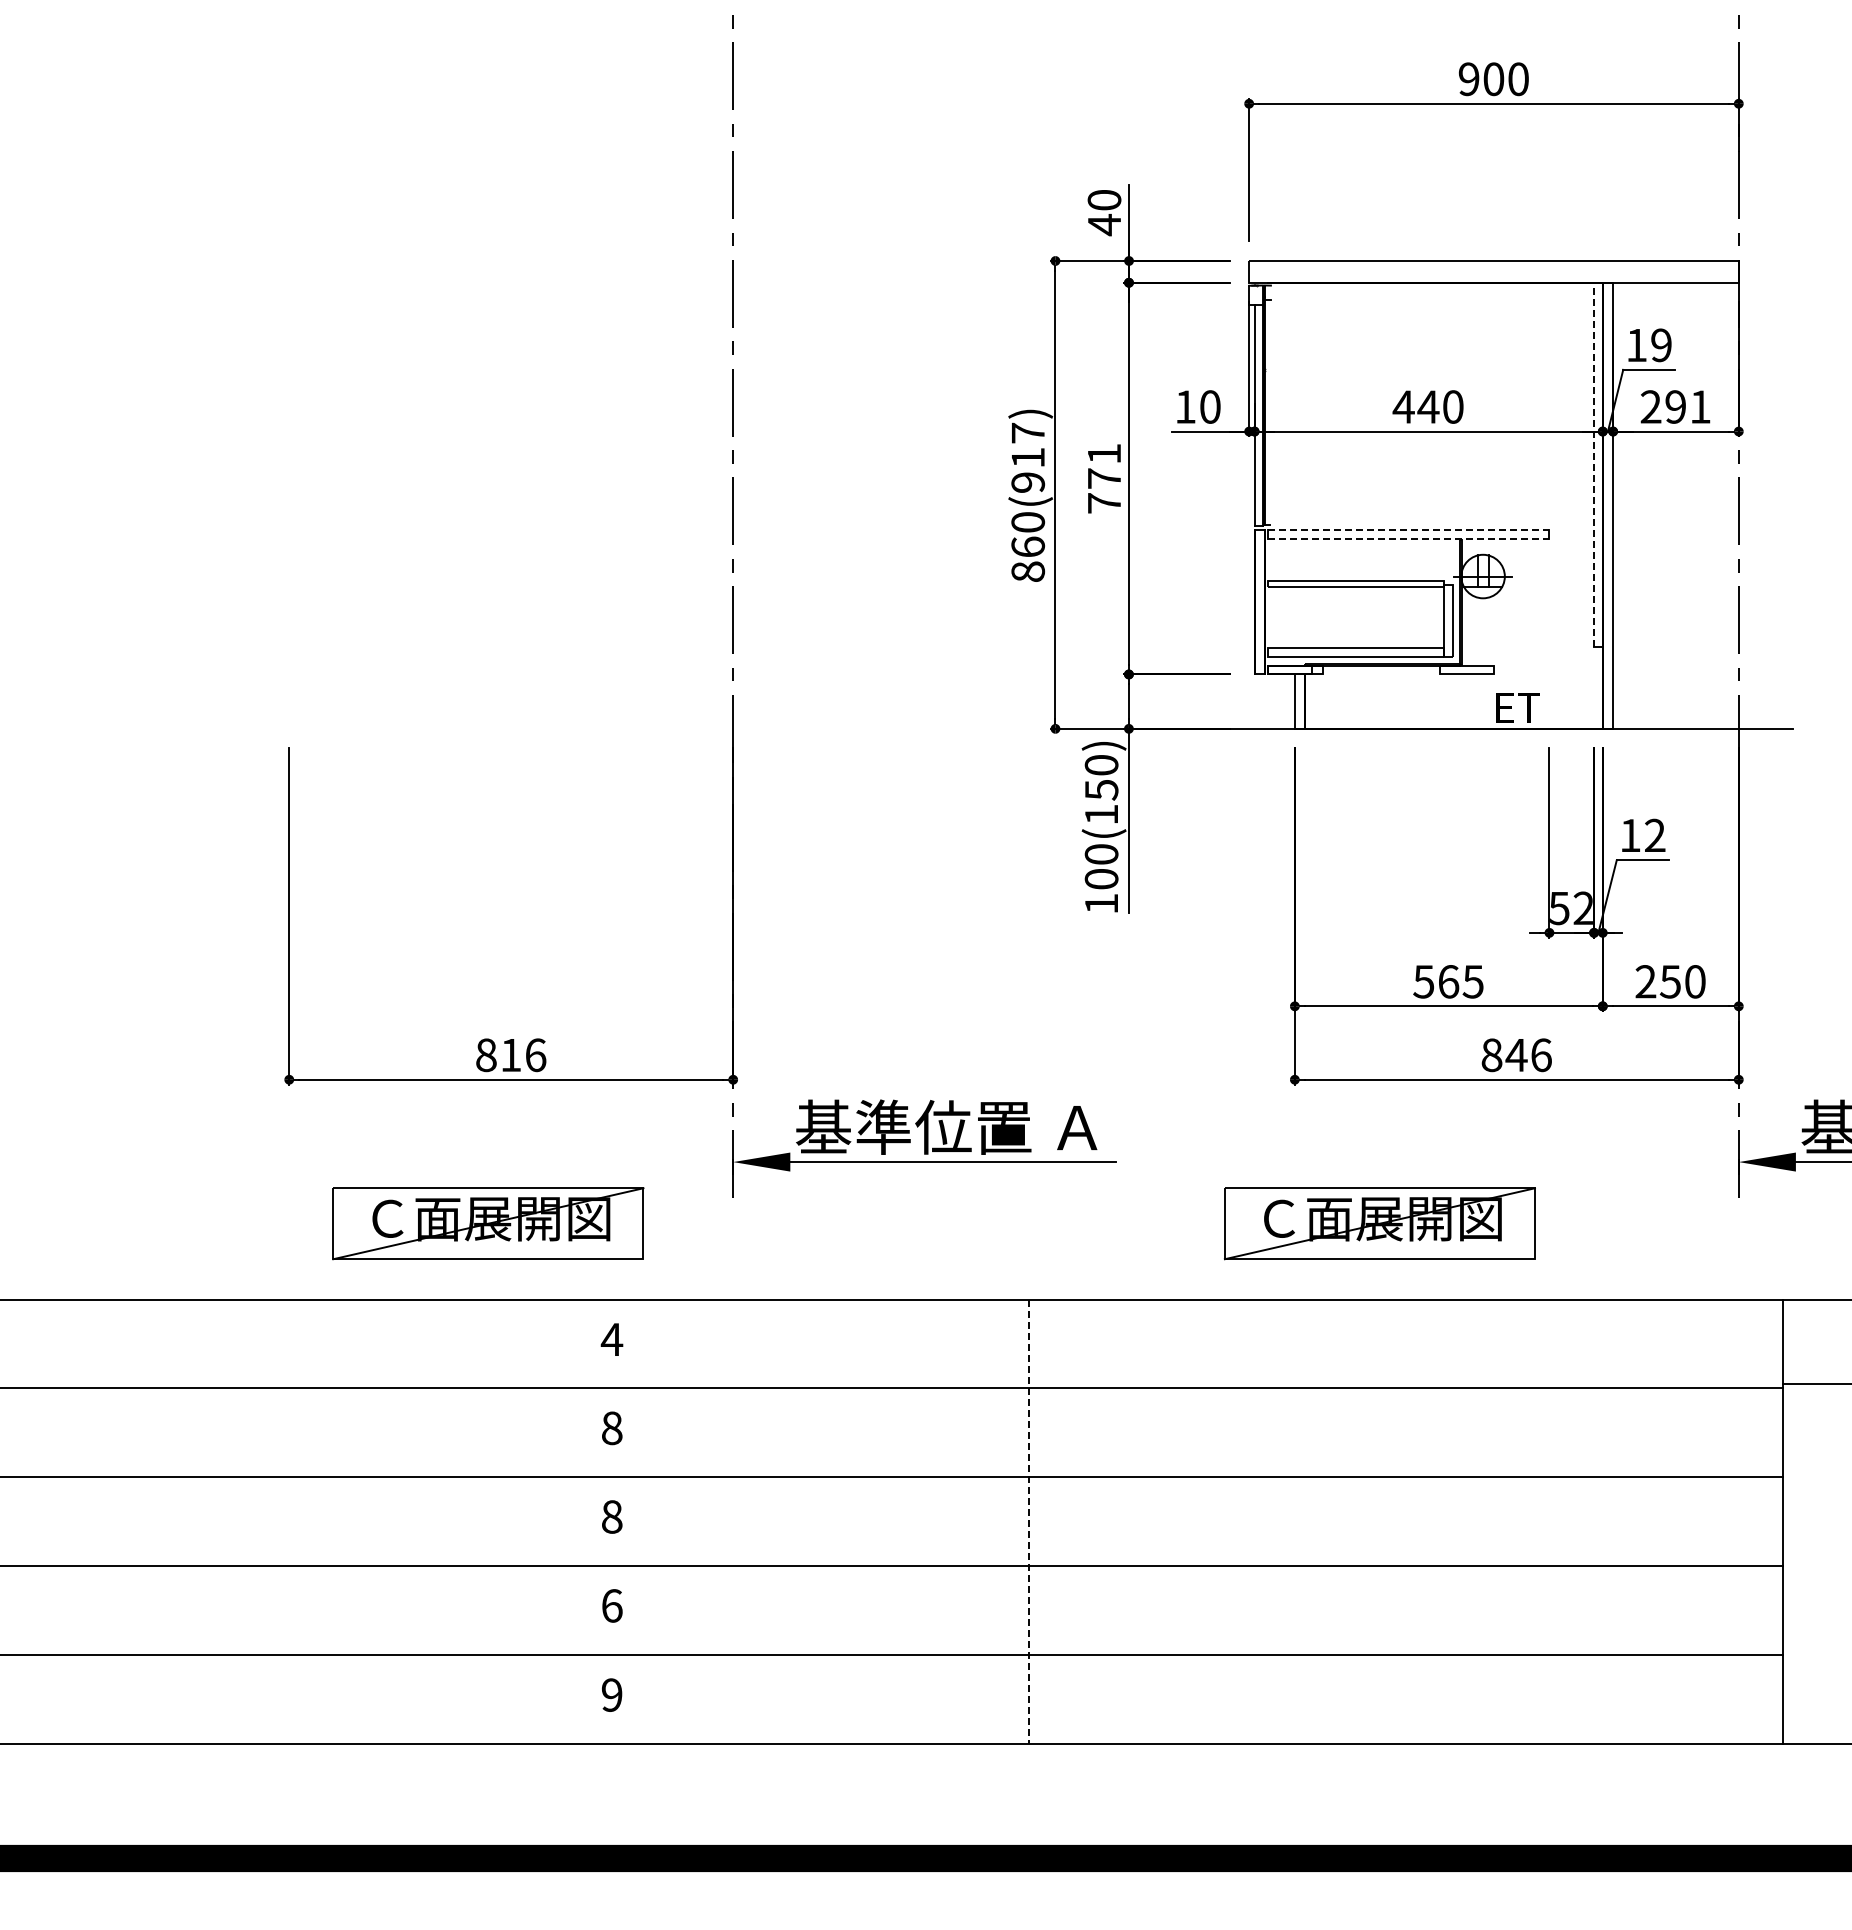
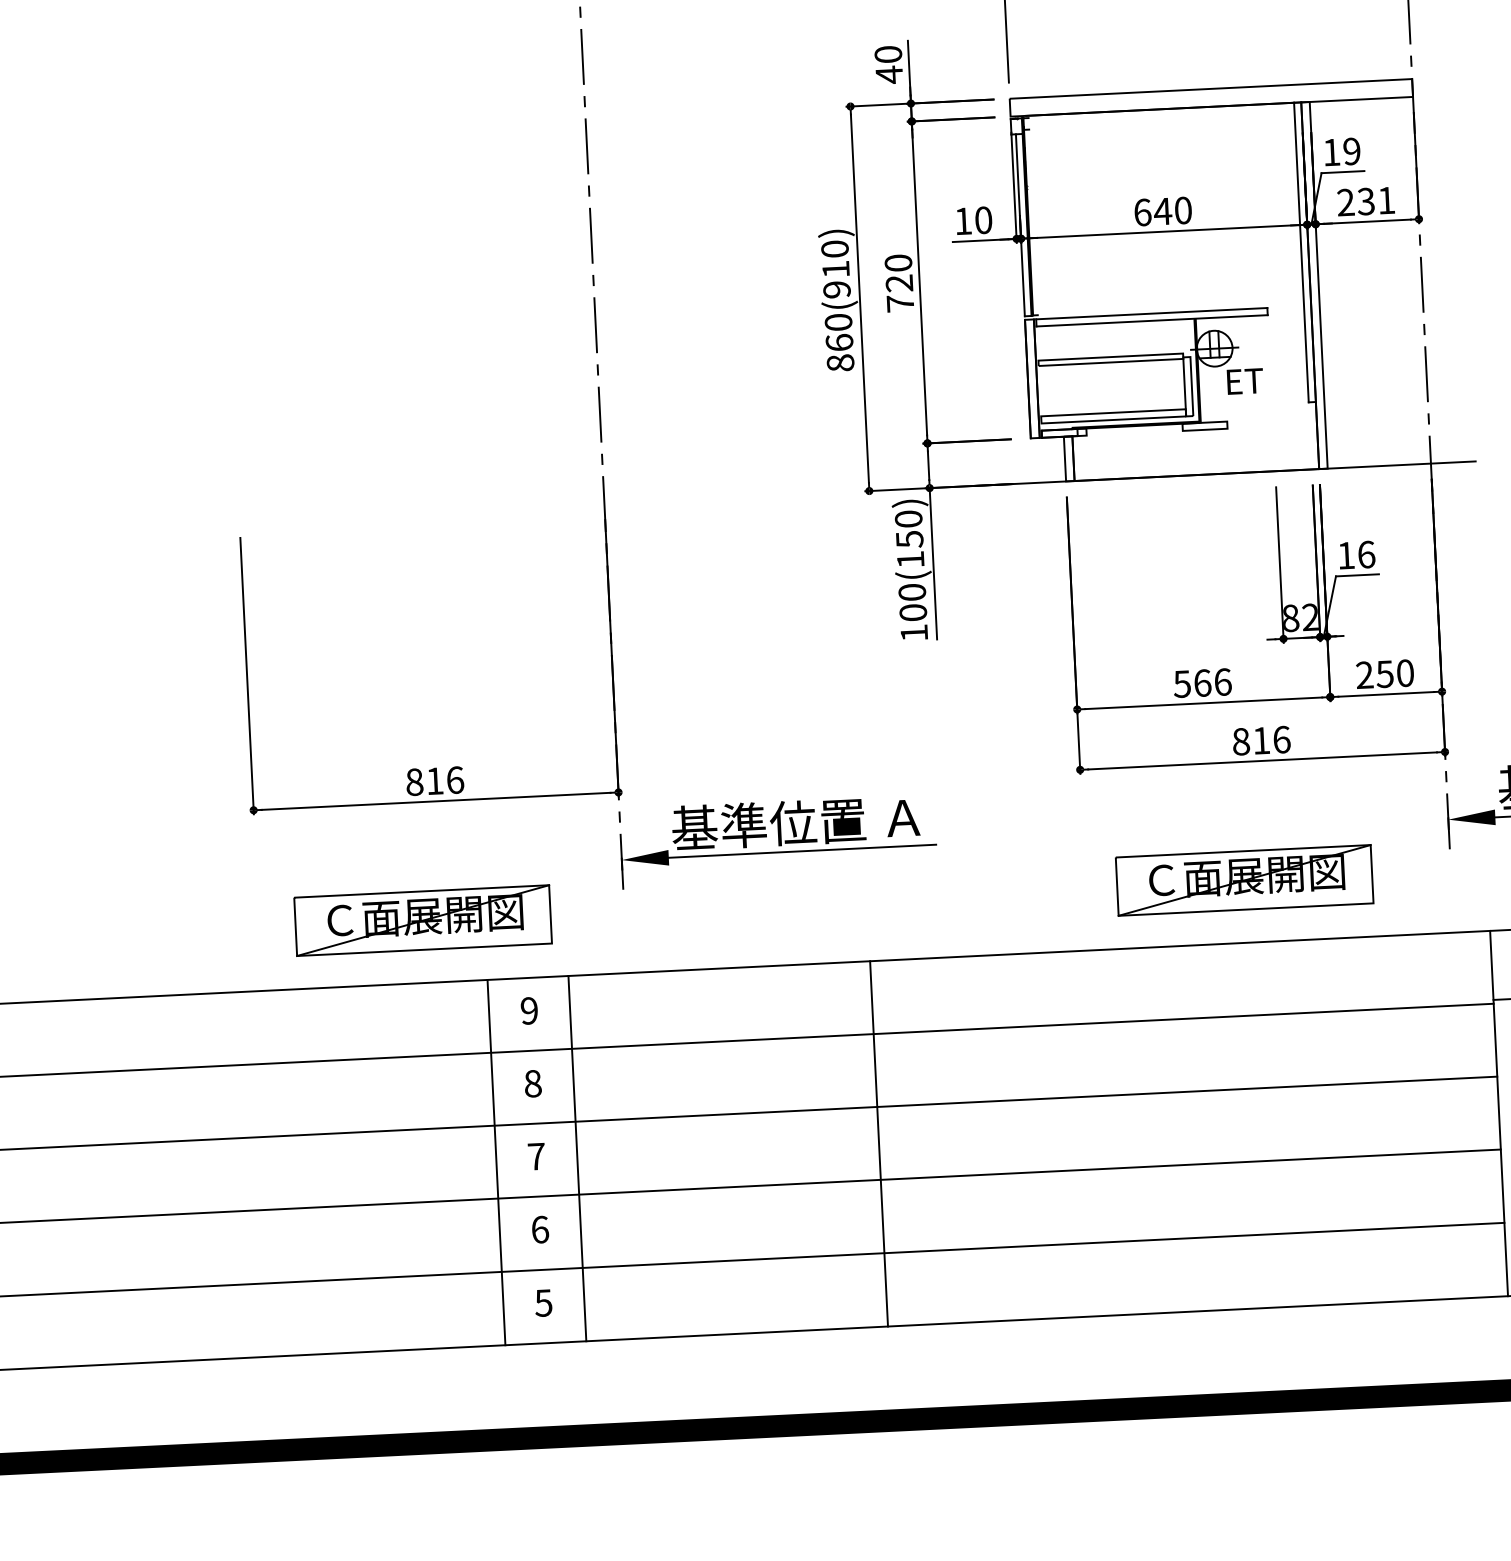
text: (1403, 406) -> (1142, 212), 440 -> 640
text: (1675, 406) -> (1365, 201), 291 -> 231
text: (1028, 432) -> (835, 248), 860(917) -> 860(910)
line: (1594, 464) -> (1301, 252), dashed -> solid
text: (1104, 465) -> (899, 272), 771 -> 720
line: (1408, 530) -> (1151, 313), dashed -> solid
line: (1408, 539) -> (1151, 321), dashed -> solid
text: (1517, 707) -> (1244, 380), moved
text: (1655, 835) -> (1366, 554), 12 -> 16
text: (1559, 908) -> (1290, 618), 52 -> 82
text: (1472, 981) -> (1222, 681), 565 -> 566
text: (1516, 1055) -> (1261, 741), 846 -> 816
part: (1379, 1223) -> (1244, 880), moved
text: (611, 1339) -> (528, 1010), 4 -> 9
text: (612, 1516) -> (536, 1156), 8 -> 7
line: (563, 1521) -> (496, 1162), added
line: (661, 1521) -> (577, 1158), added
line: (1028, 1522) -> (879, 1144), dashed -> solid
text: (611, 1694) -> (543, 1302), 9 -> 5

